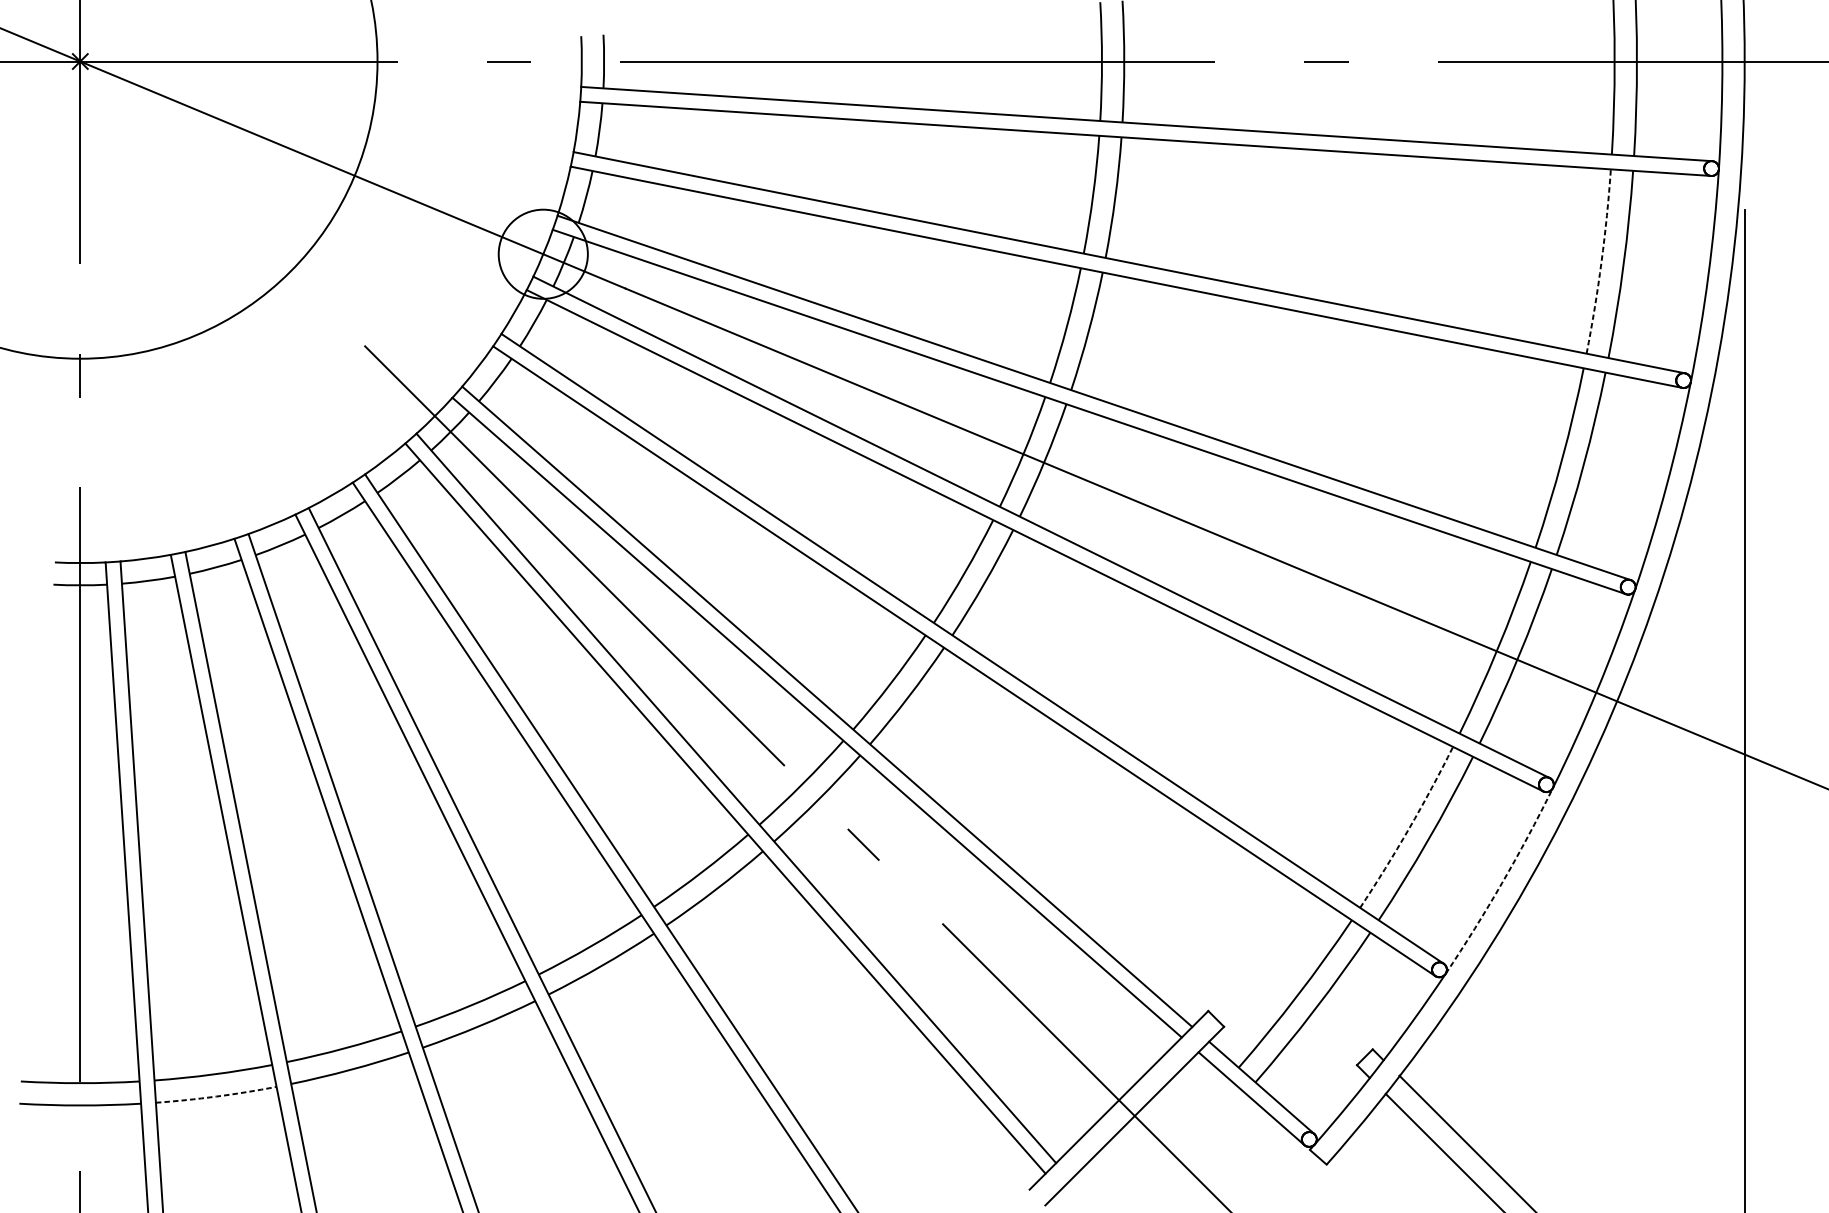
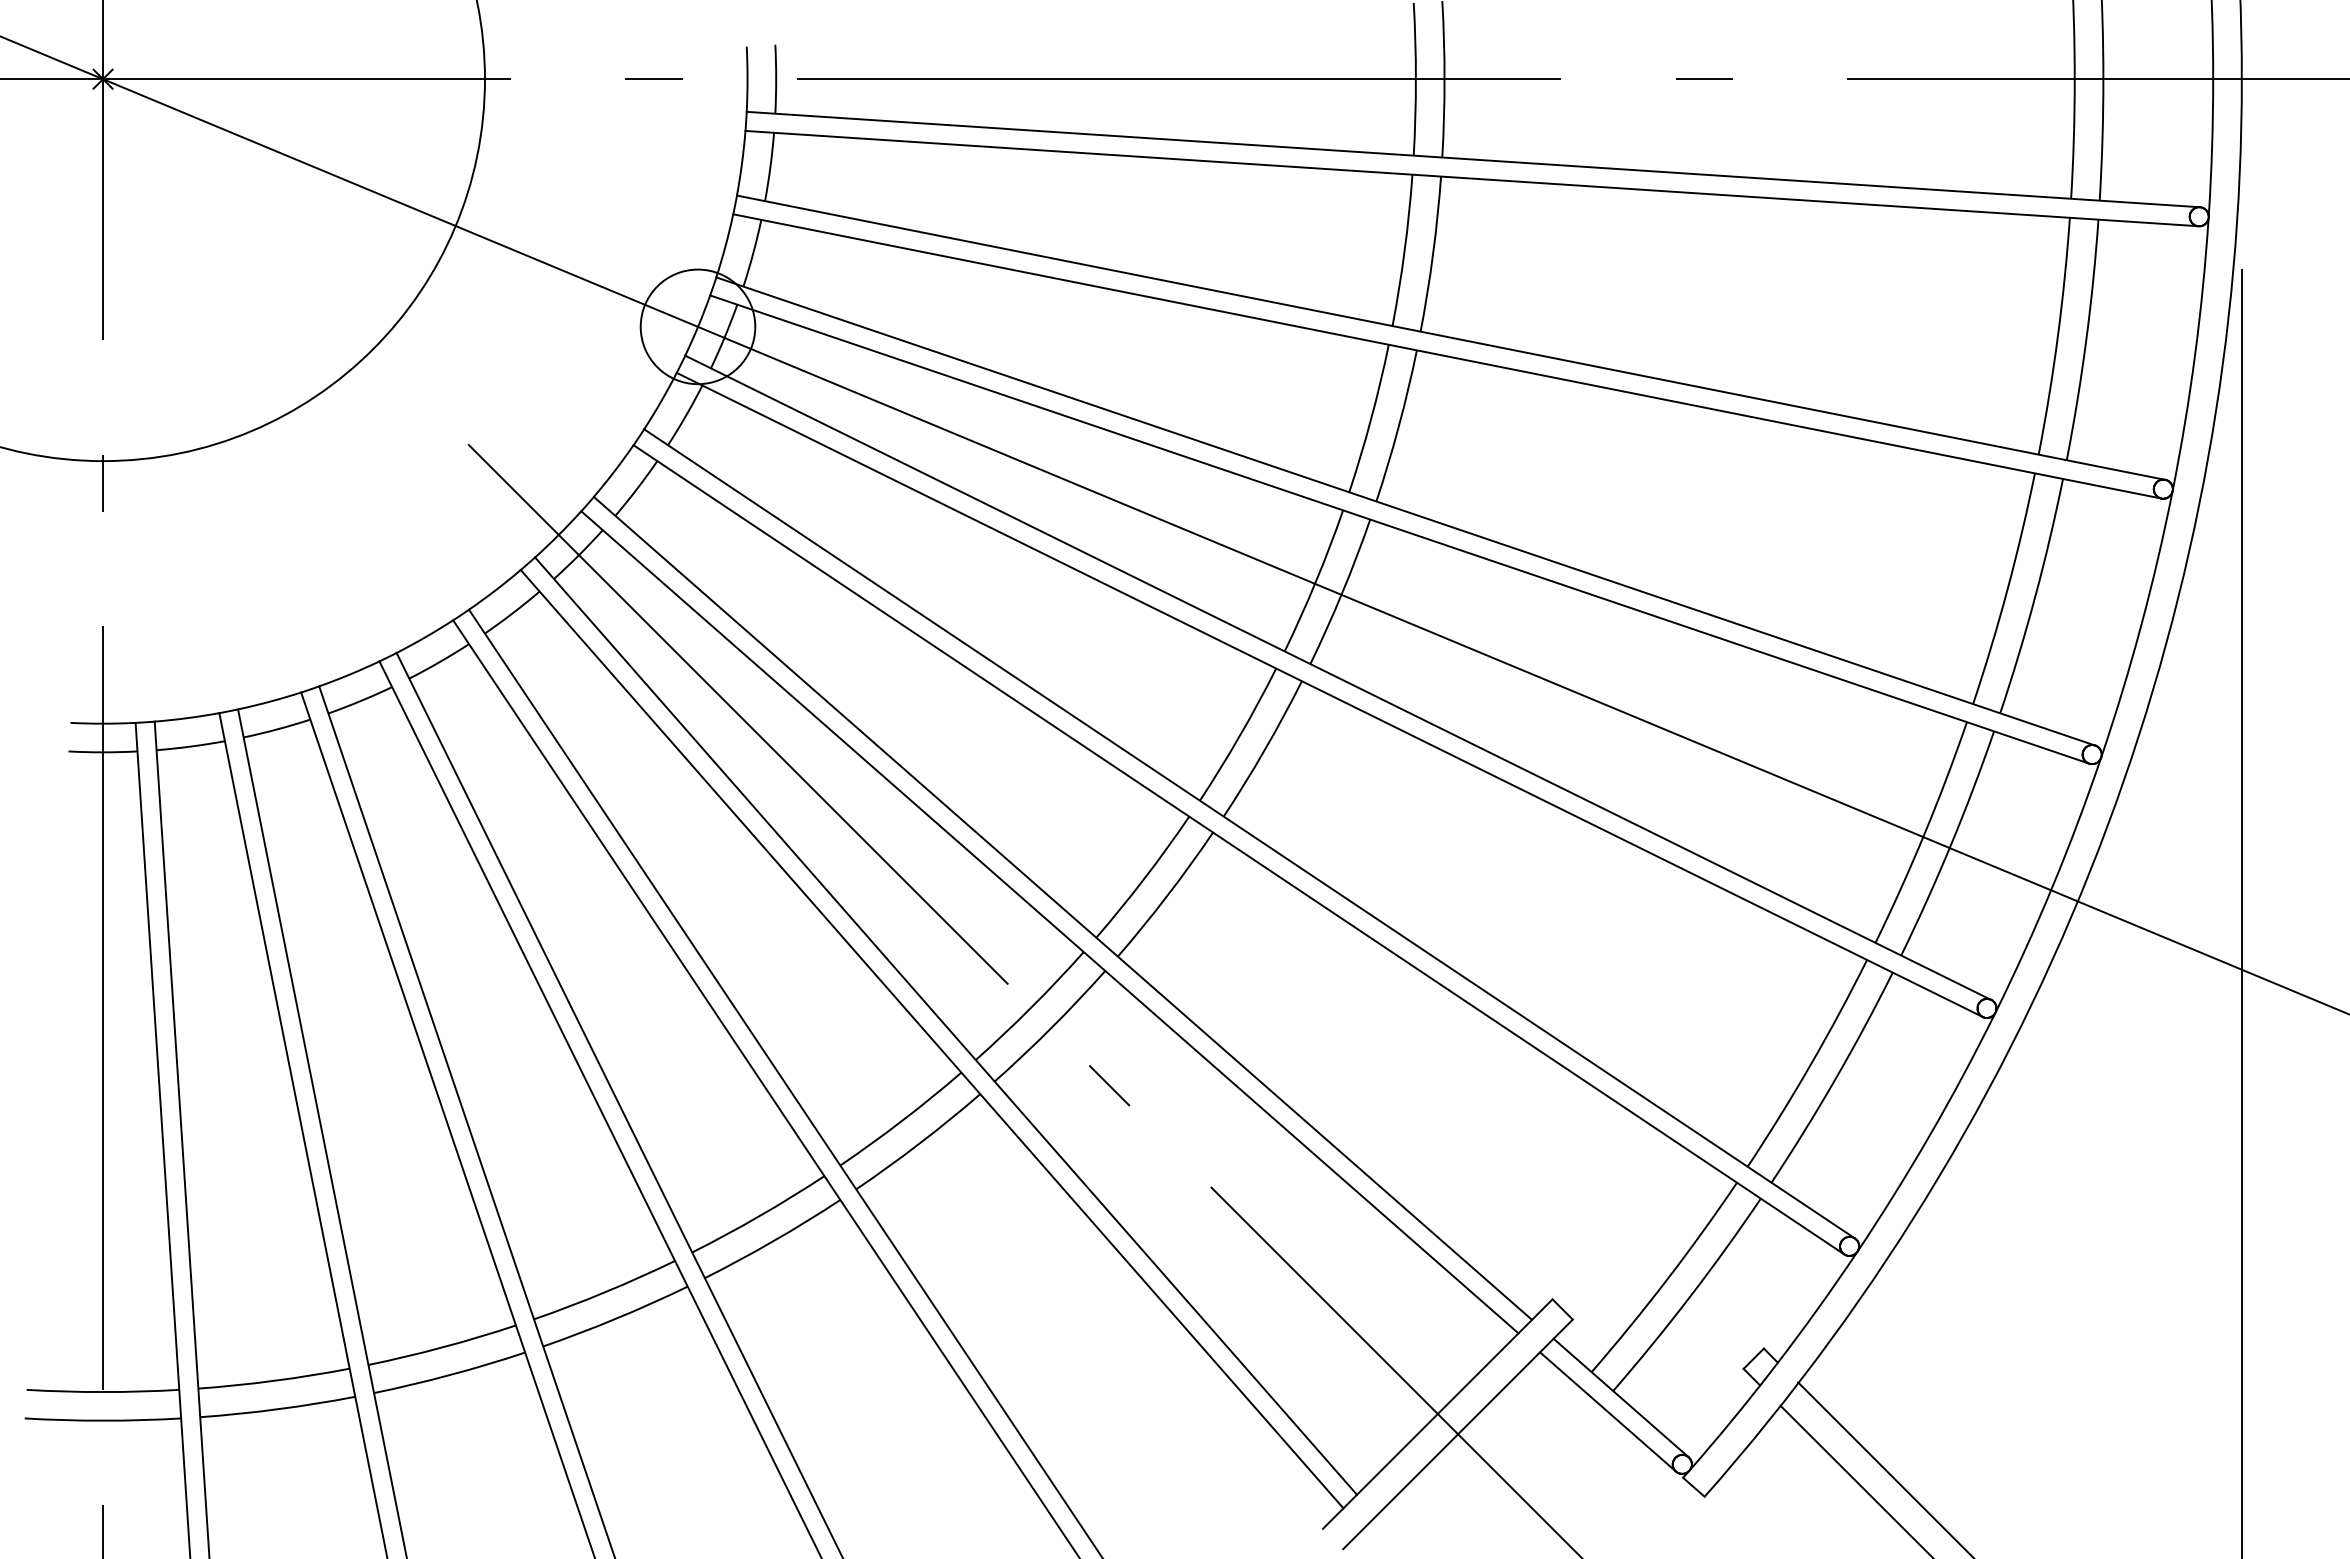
arc: (1601, 261) -> (2057, 336), dashed -> solid
arc: (1409, 829) -> (1810, 1065), dashed -> solid
arc: (1502, 882) -> (1930, 1134), dashed -> solid
arc: (216, 1096) -> (278, 1409), dashed -> solid

